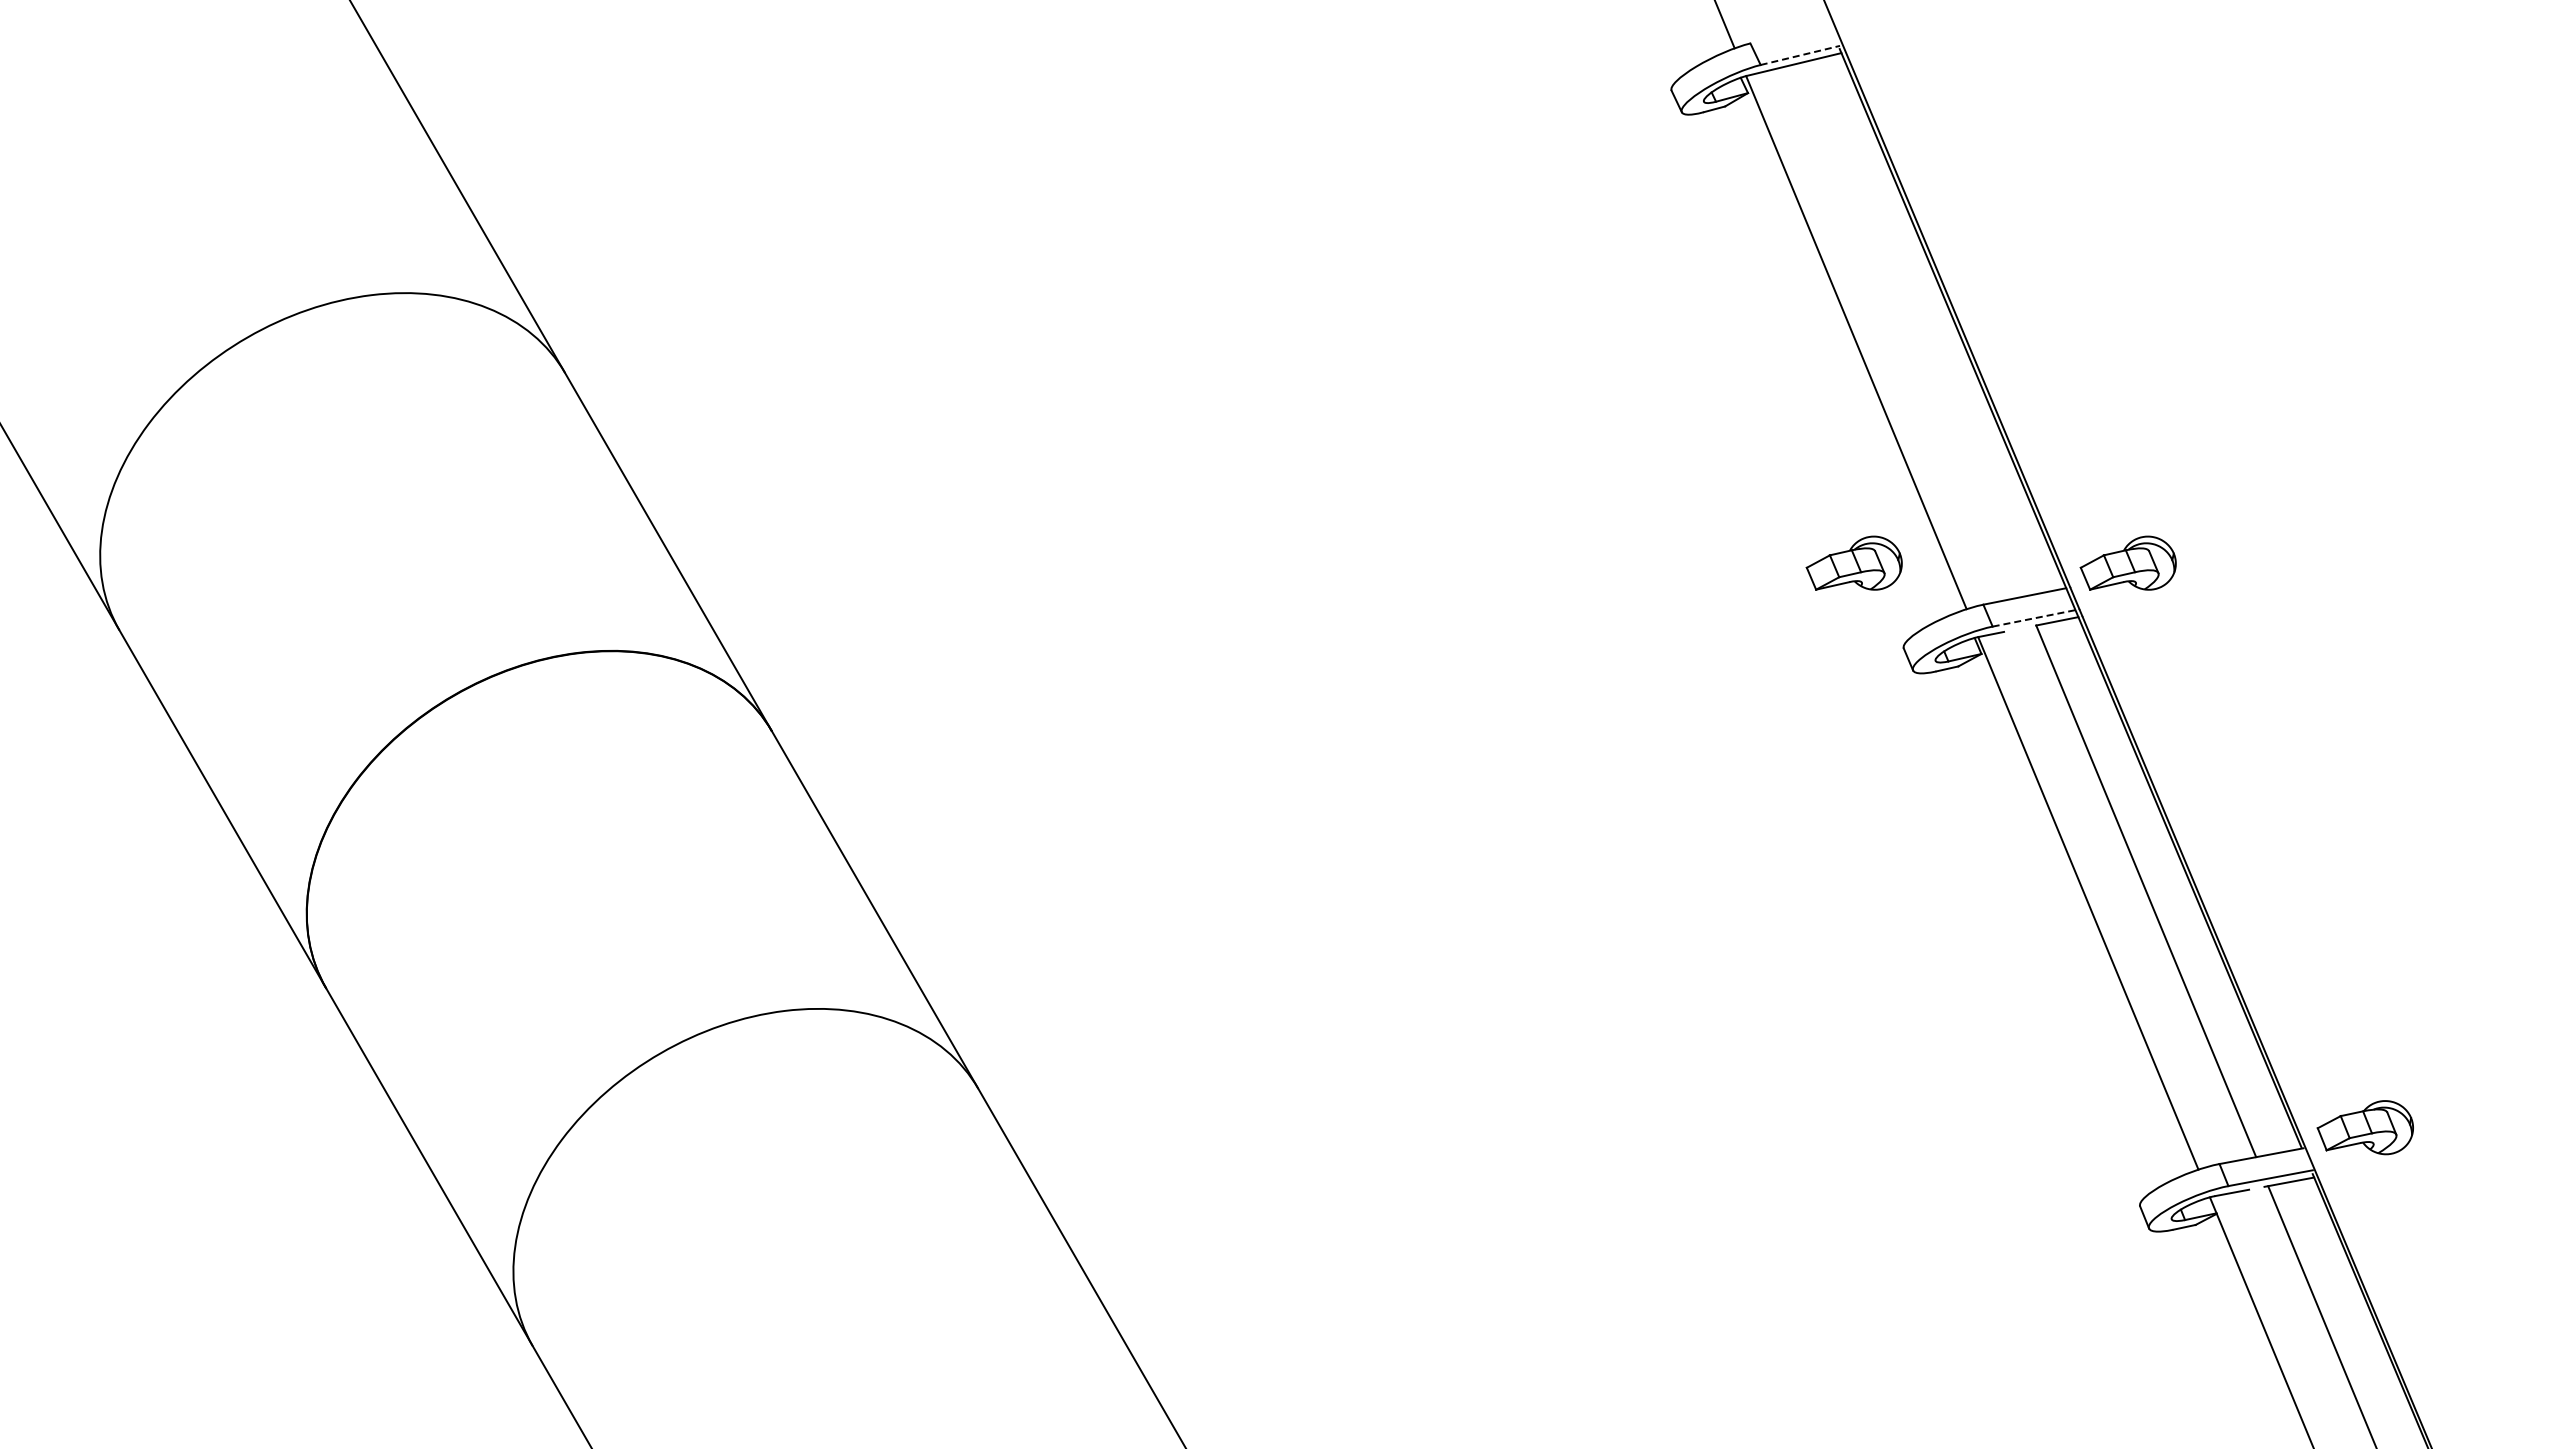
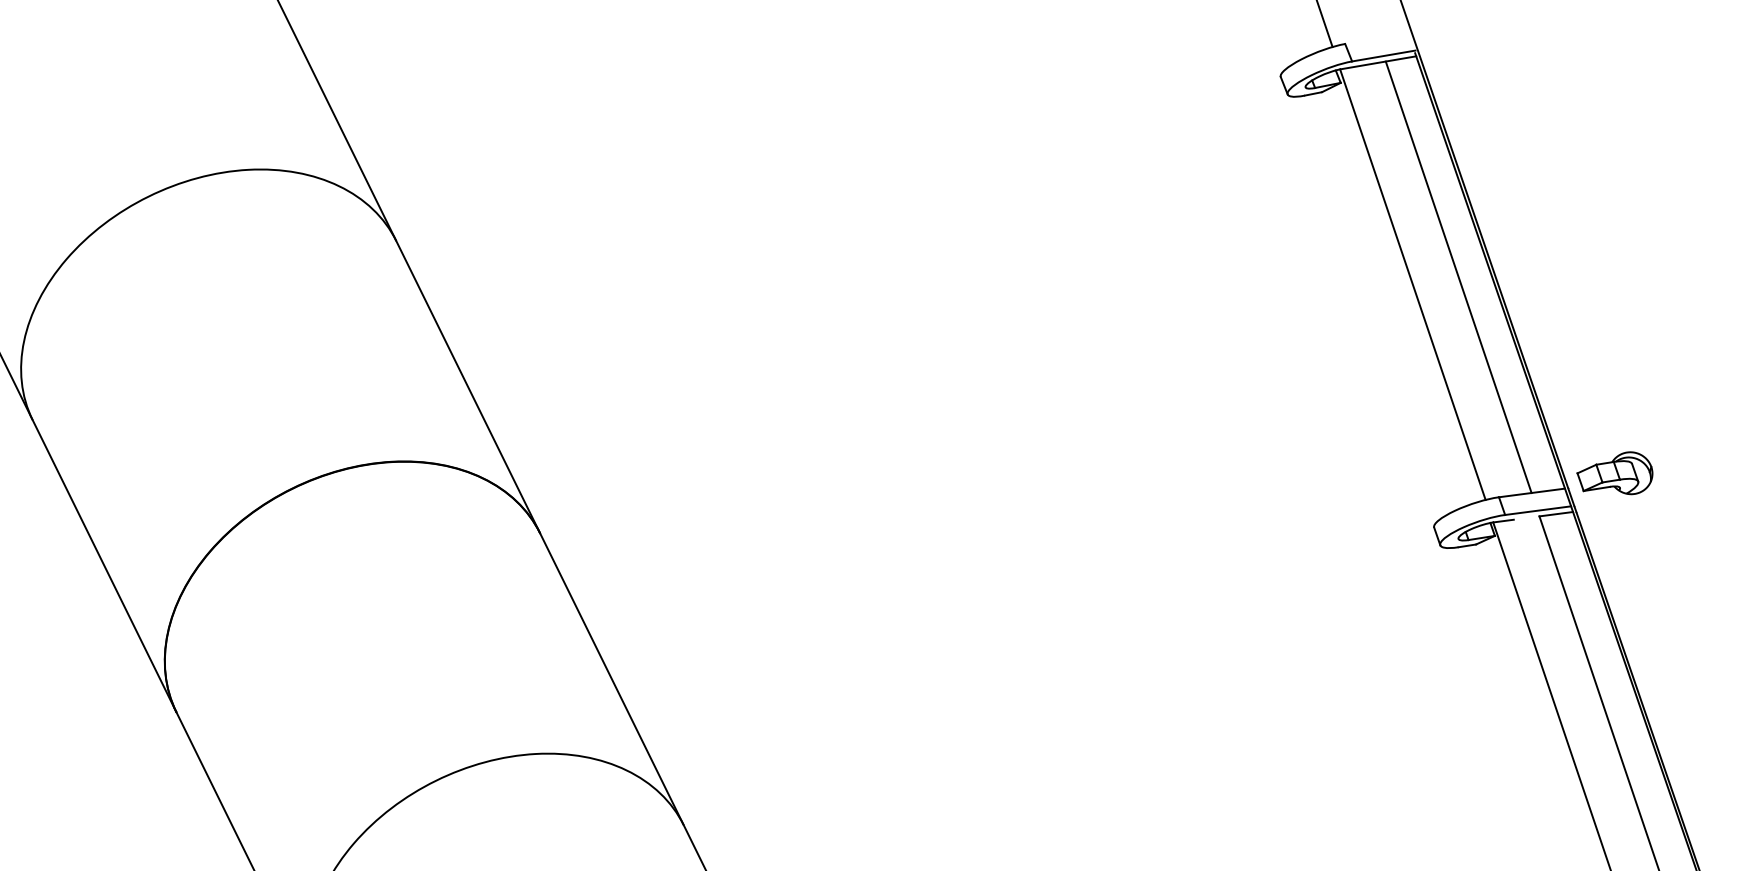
line: (1800, 55) -> (1383, 56), dashed -> solid
line: (1913, 329) -> (1458, 277), added
part: (1853, 562) -> (1399, 457), removed
line: (2034, 618) -> (1538, 510), dashed -> solid

